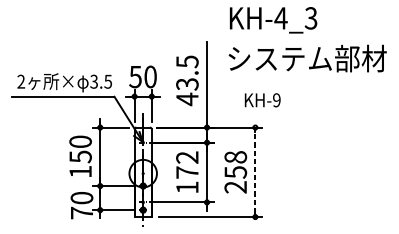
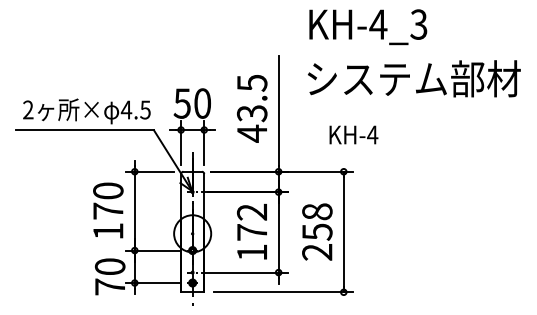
text: (94, 81) -> (126, 109), 3.5 -> 4.5
text: (276, 99) -> (372, 134), KH-9 -> KH-4
text: (80, 156) -> (108, 210), 150 -> 170
line: (255, 172) -> (343, 232), dashed -> solid

